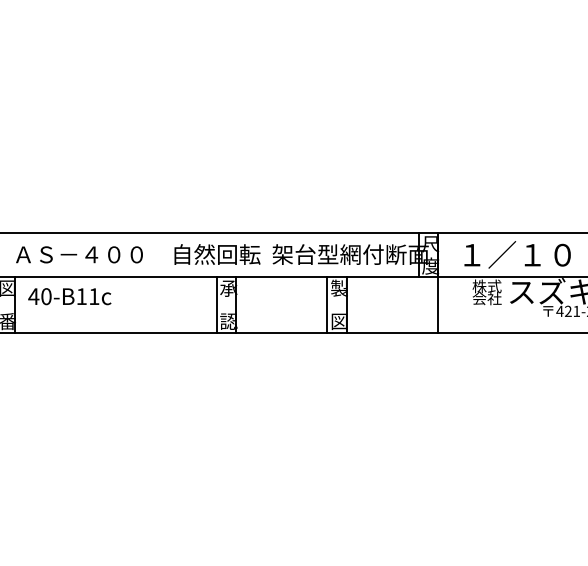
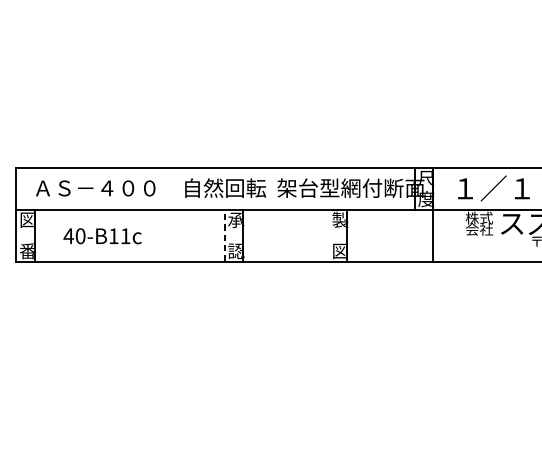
text: (69, 296) -> (102, 236), moved
line: (327, 304) -> (329, 235), removed
line: (216, 305) -> (224, 236), solid -> dashed

